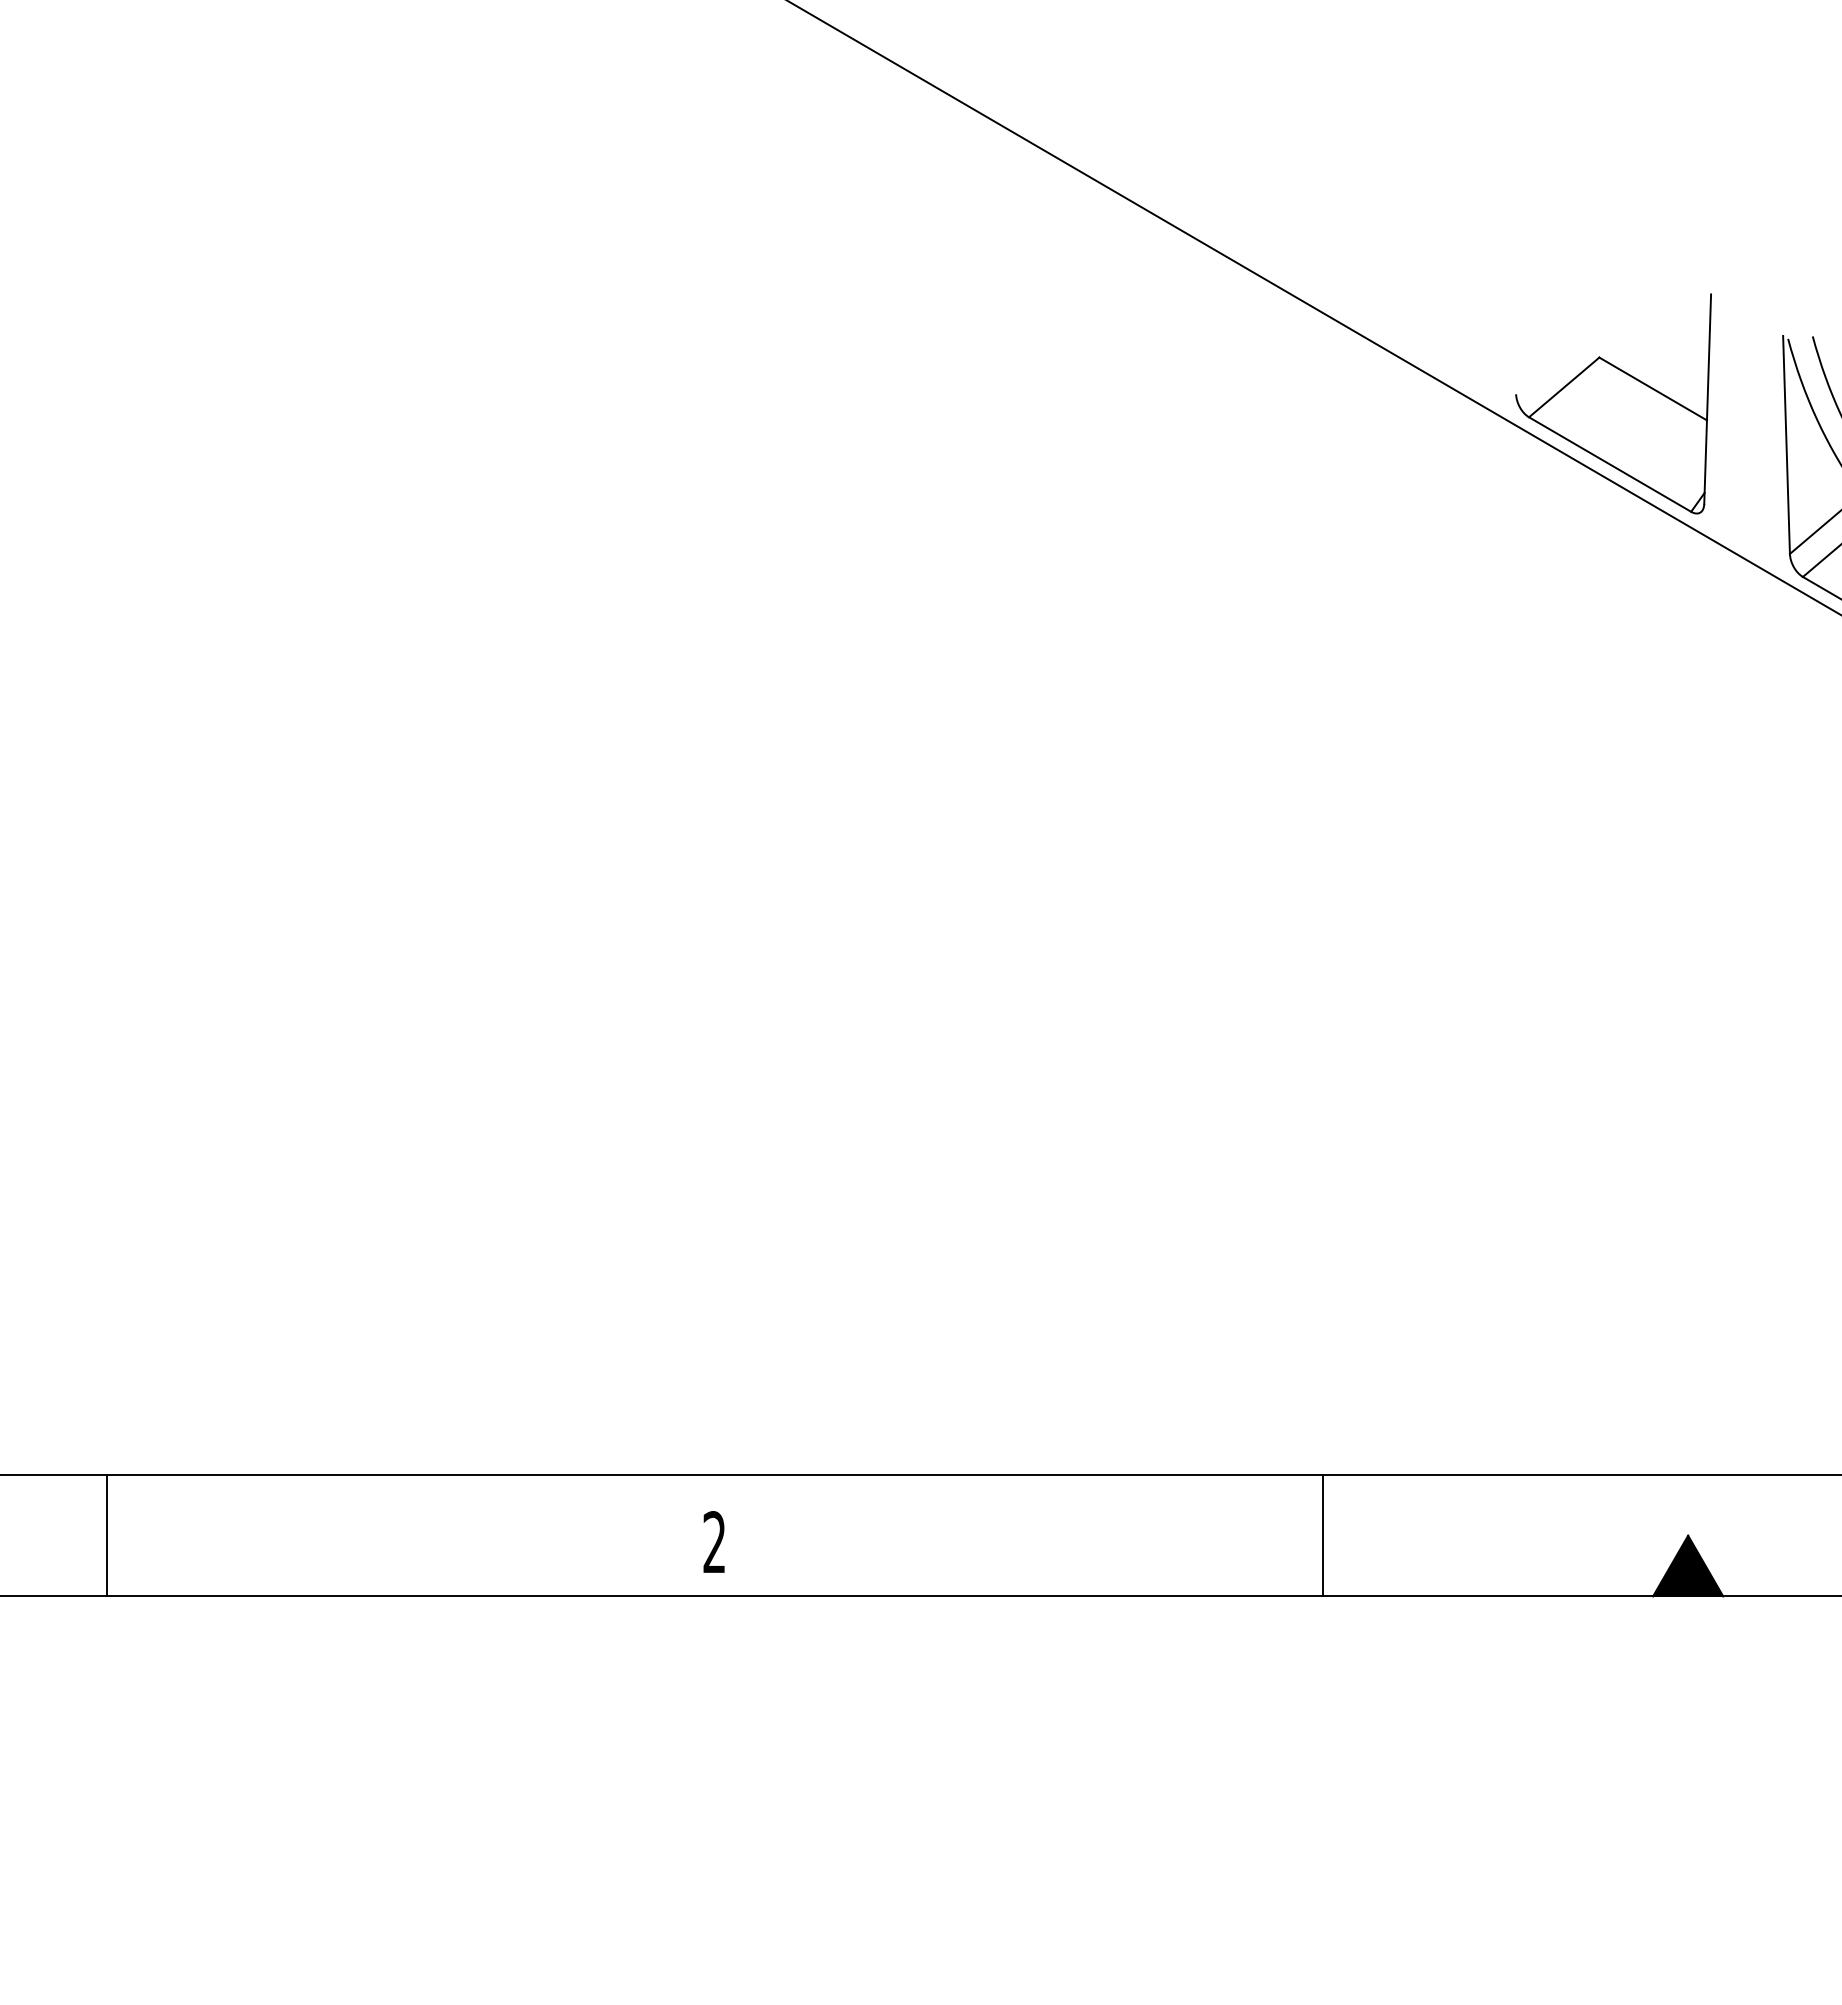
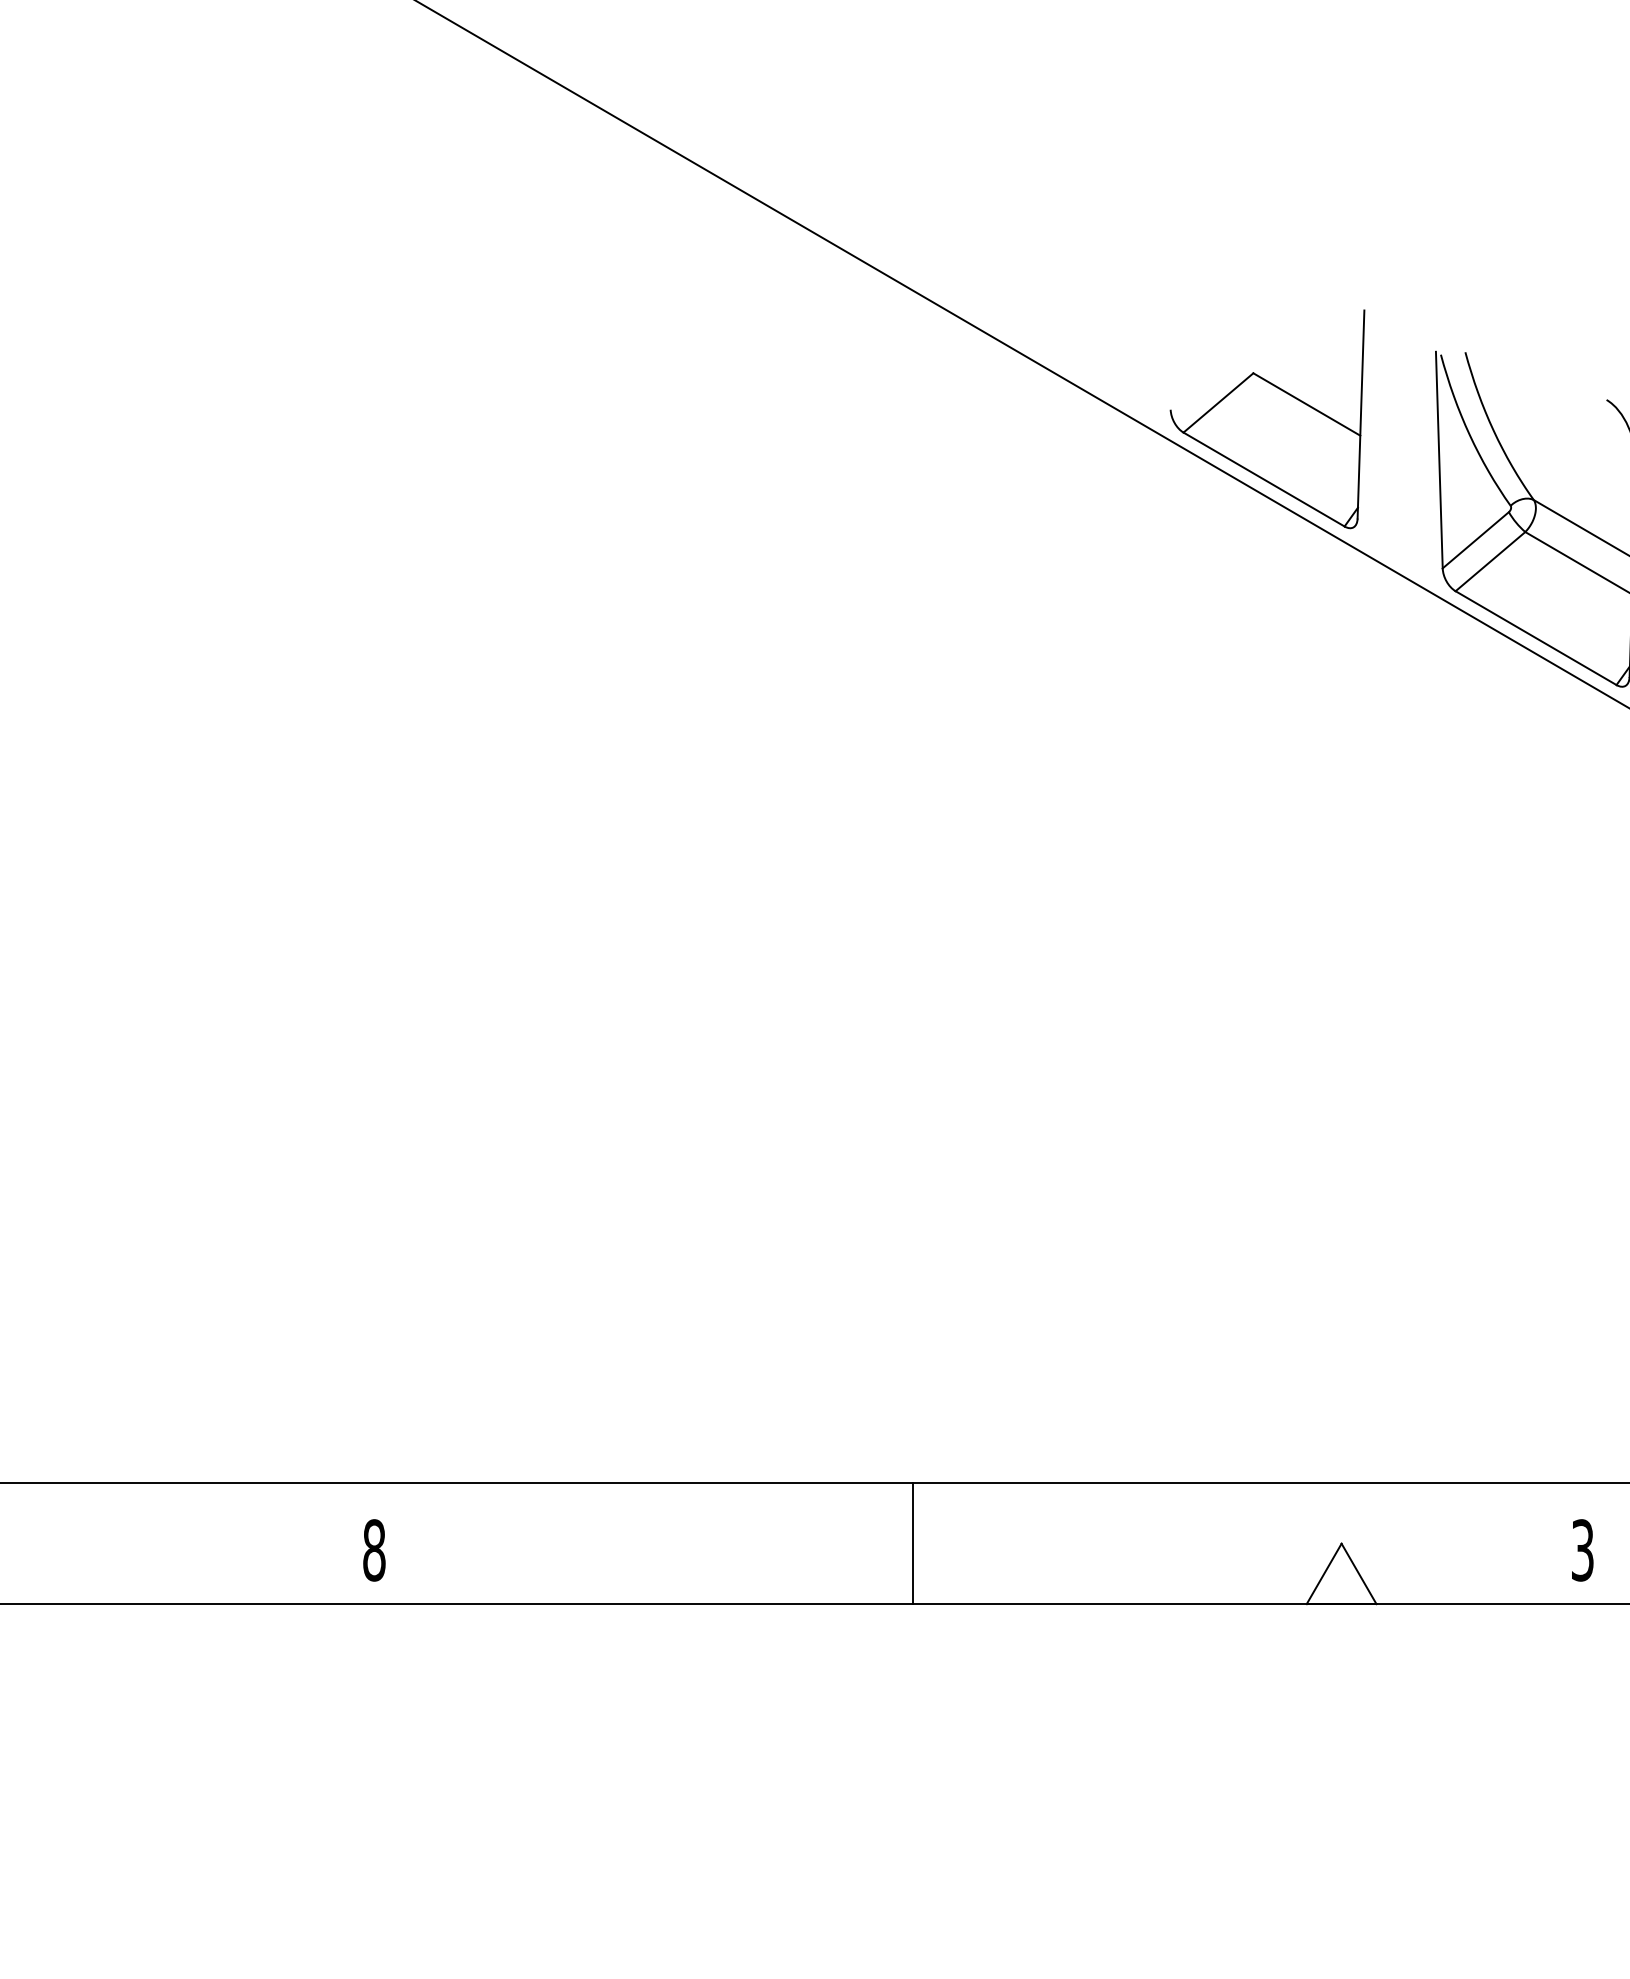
line: (1323, 1535) -> (912, 1543), moved
text: (714, 1542) -> (374, 1550), 2 -> 8
fill: (1688, 1565) -> (1341, 1573), removed

